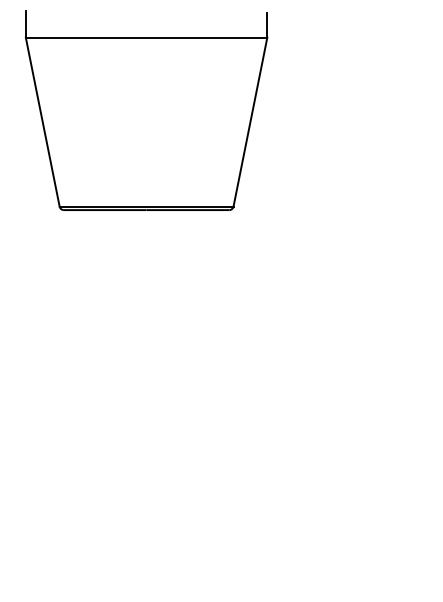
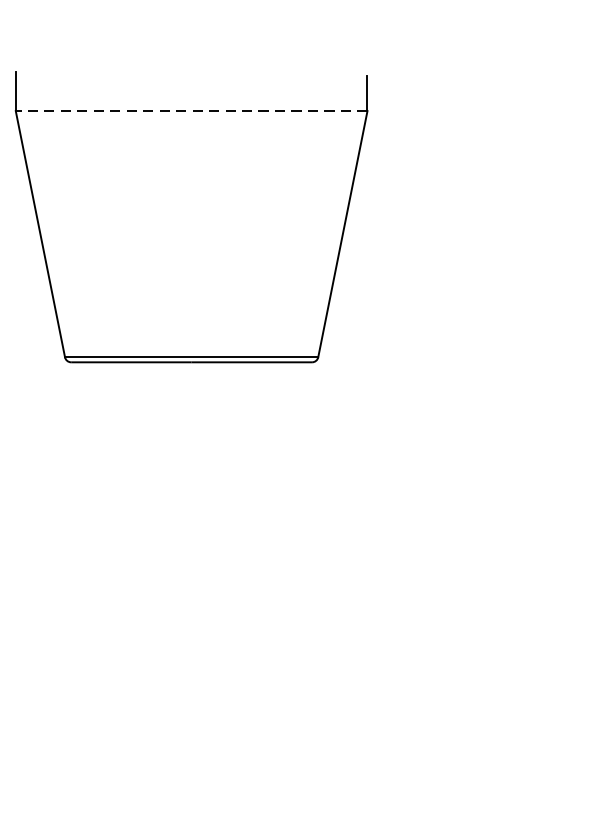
line: (146, 37) -> (191, 110), solid -> dashed

